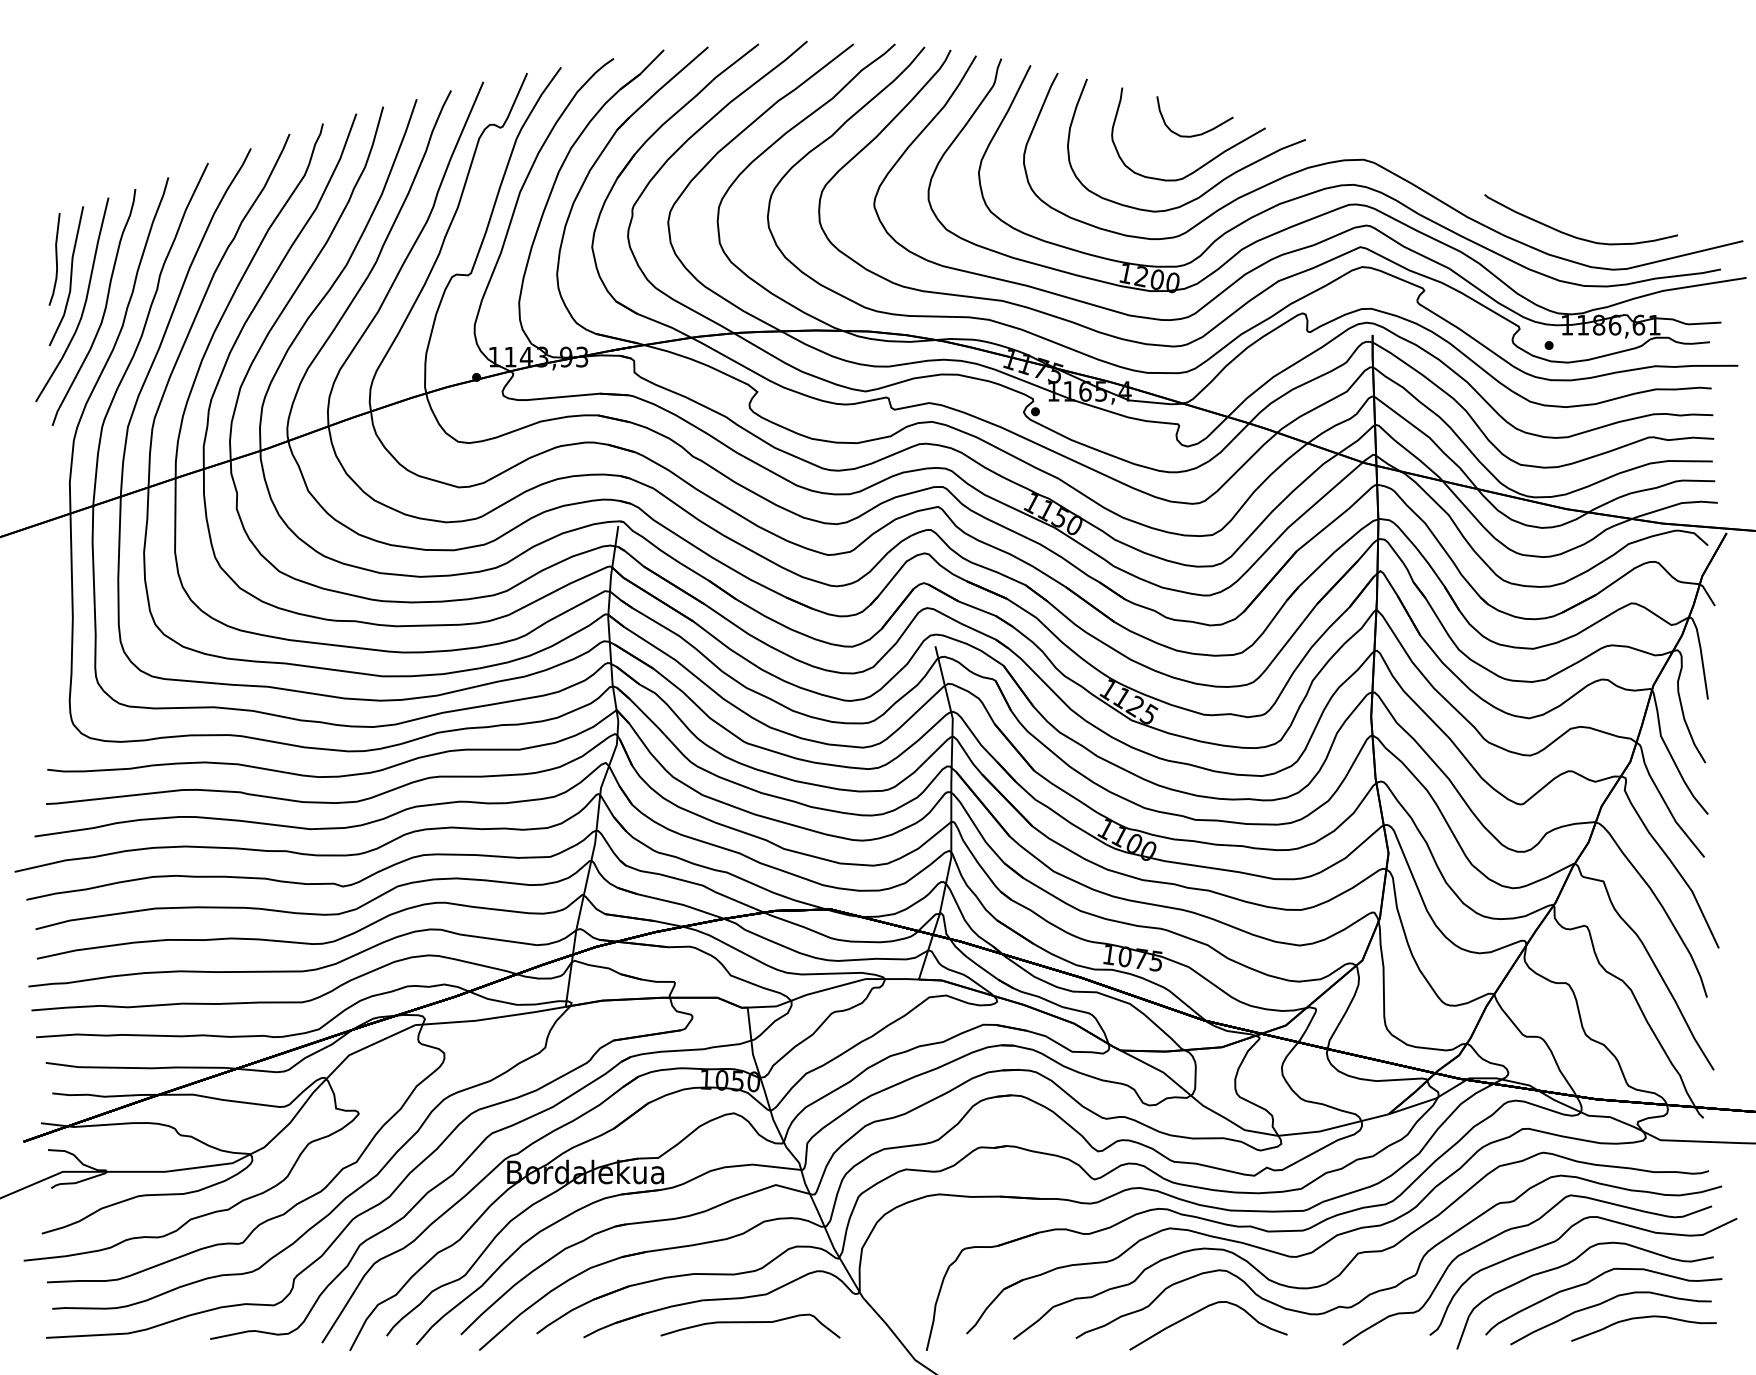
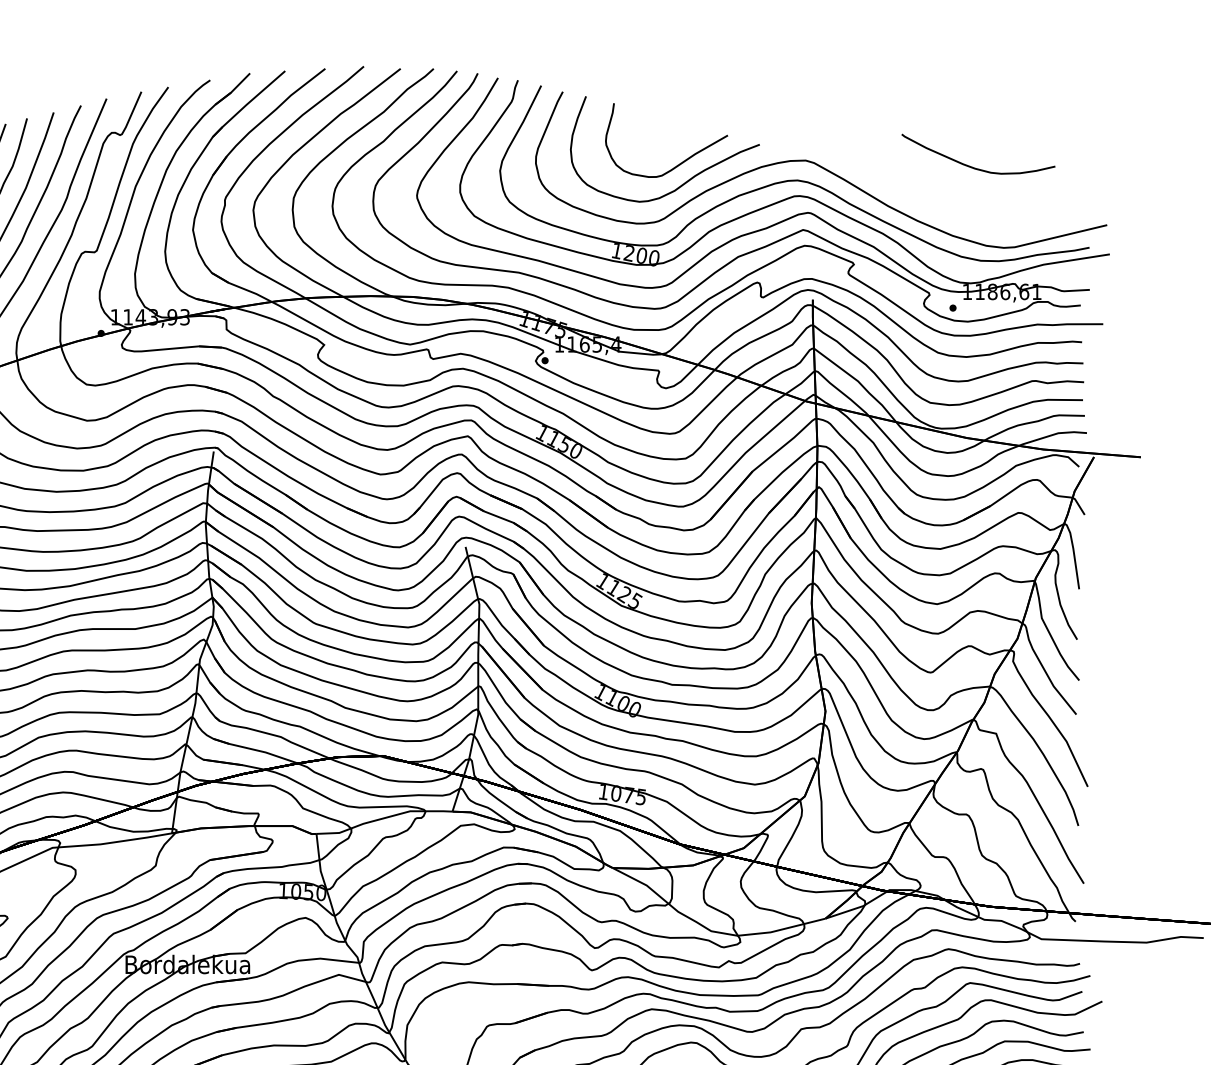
curve: (1199, 133) -> (675, 139), removed
curve: (1573, 235) -> (972, 166), moved

